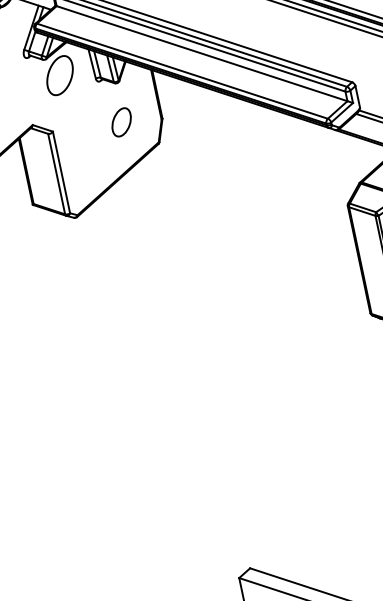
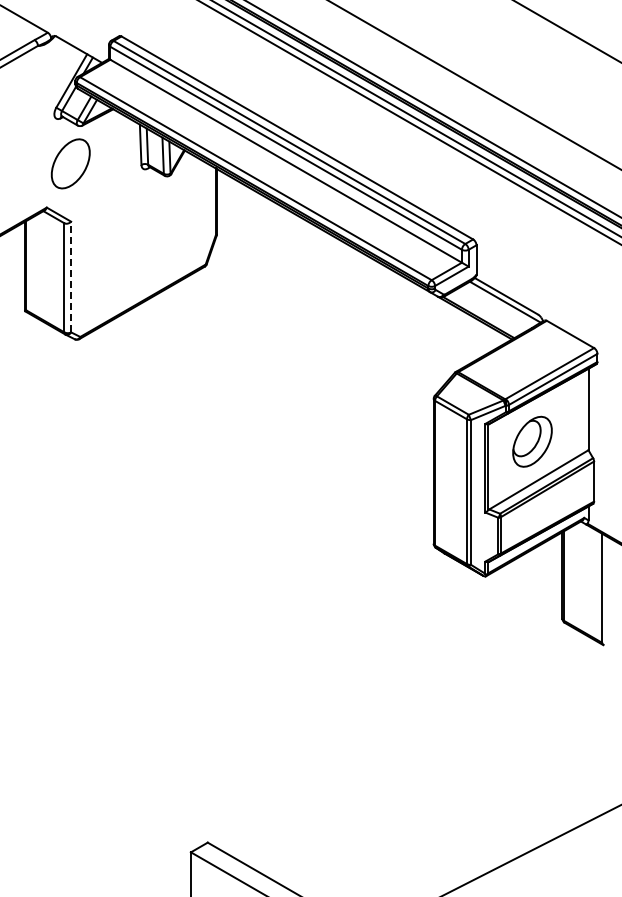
part: (59, 75) -> (70, 163), moved
part: (121, 122) -> (162, 228), removed
line: (61, 172) -> (71, 276), solid -> dashed

